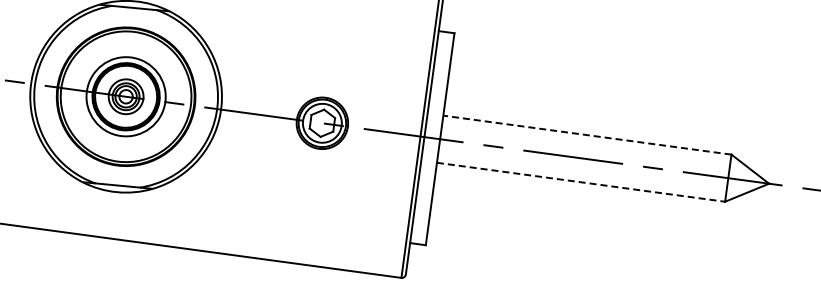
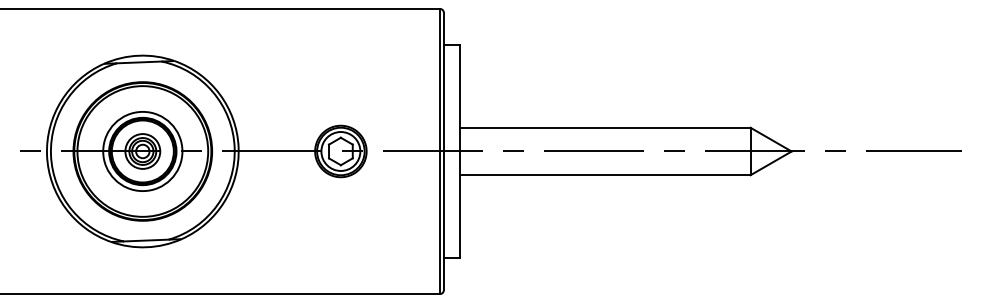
line: (586, 134) -> (604, 127), dashed -> solid
line: (581, 182) -> (605, 175), dashed -> solid

